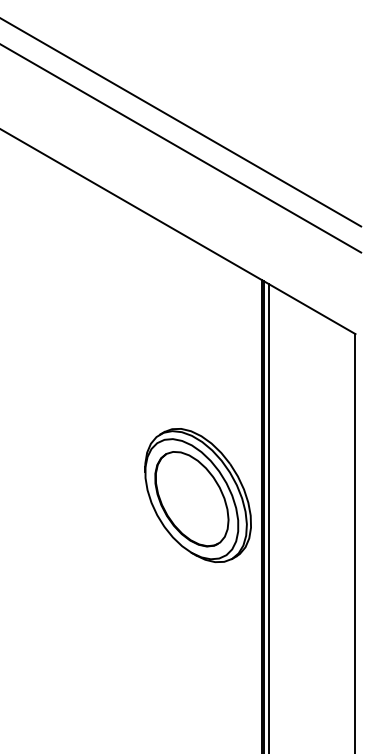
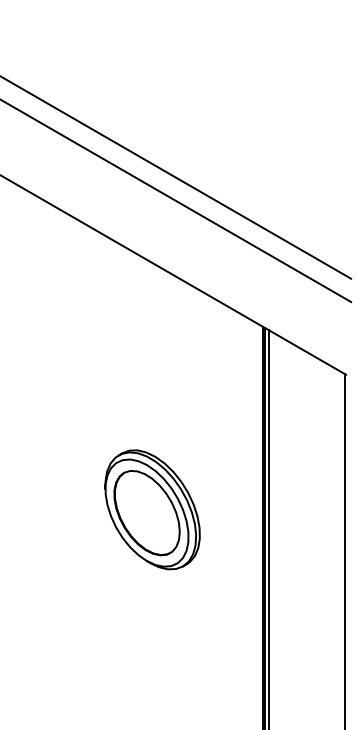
part: (197, 495) -> (152, 509), moved

